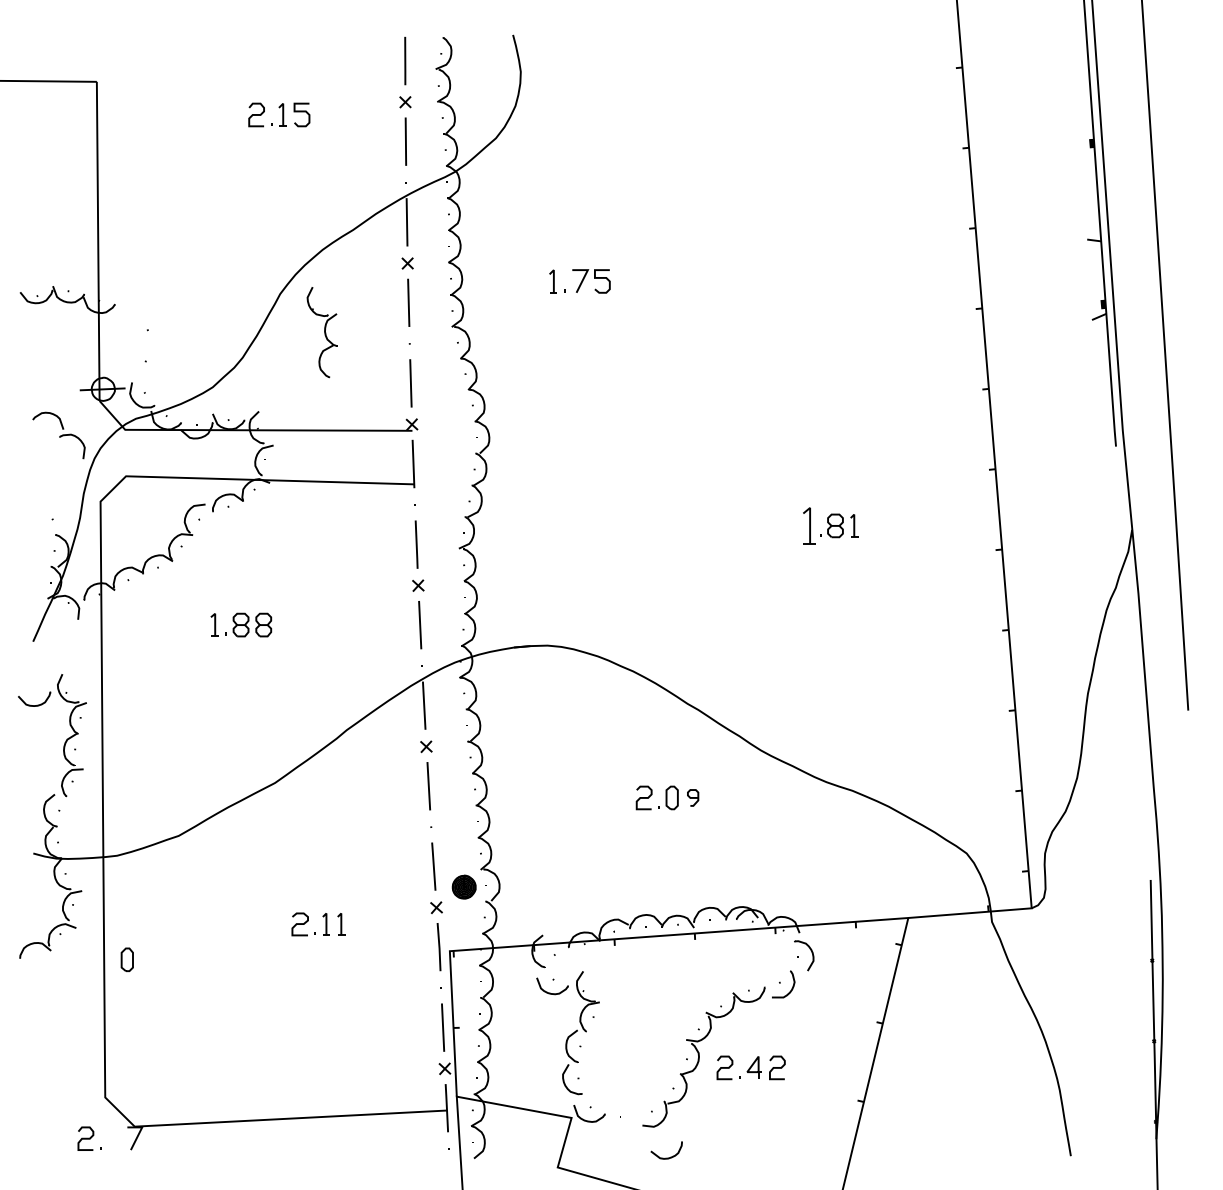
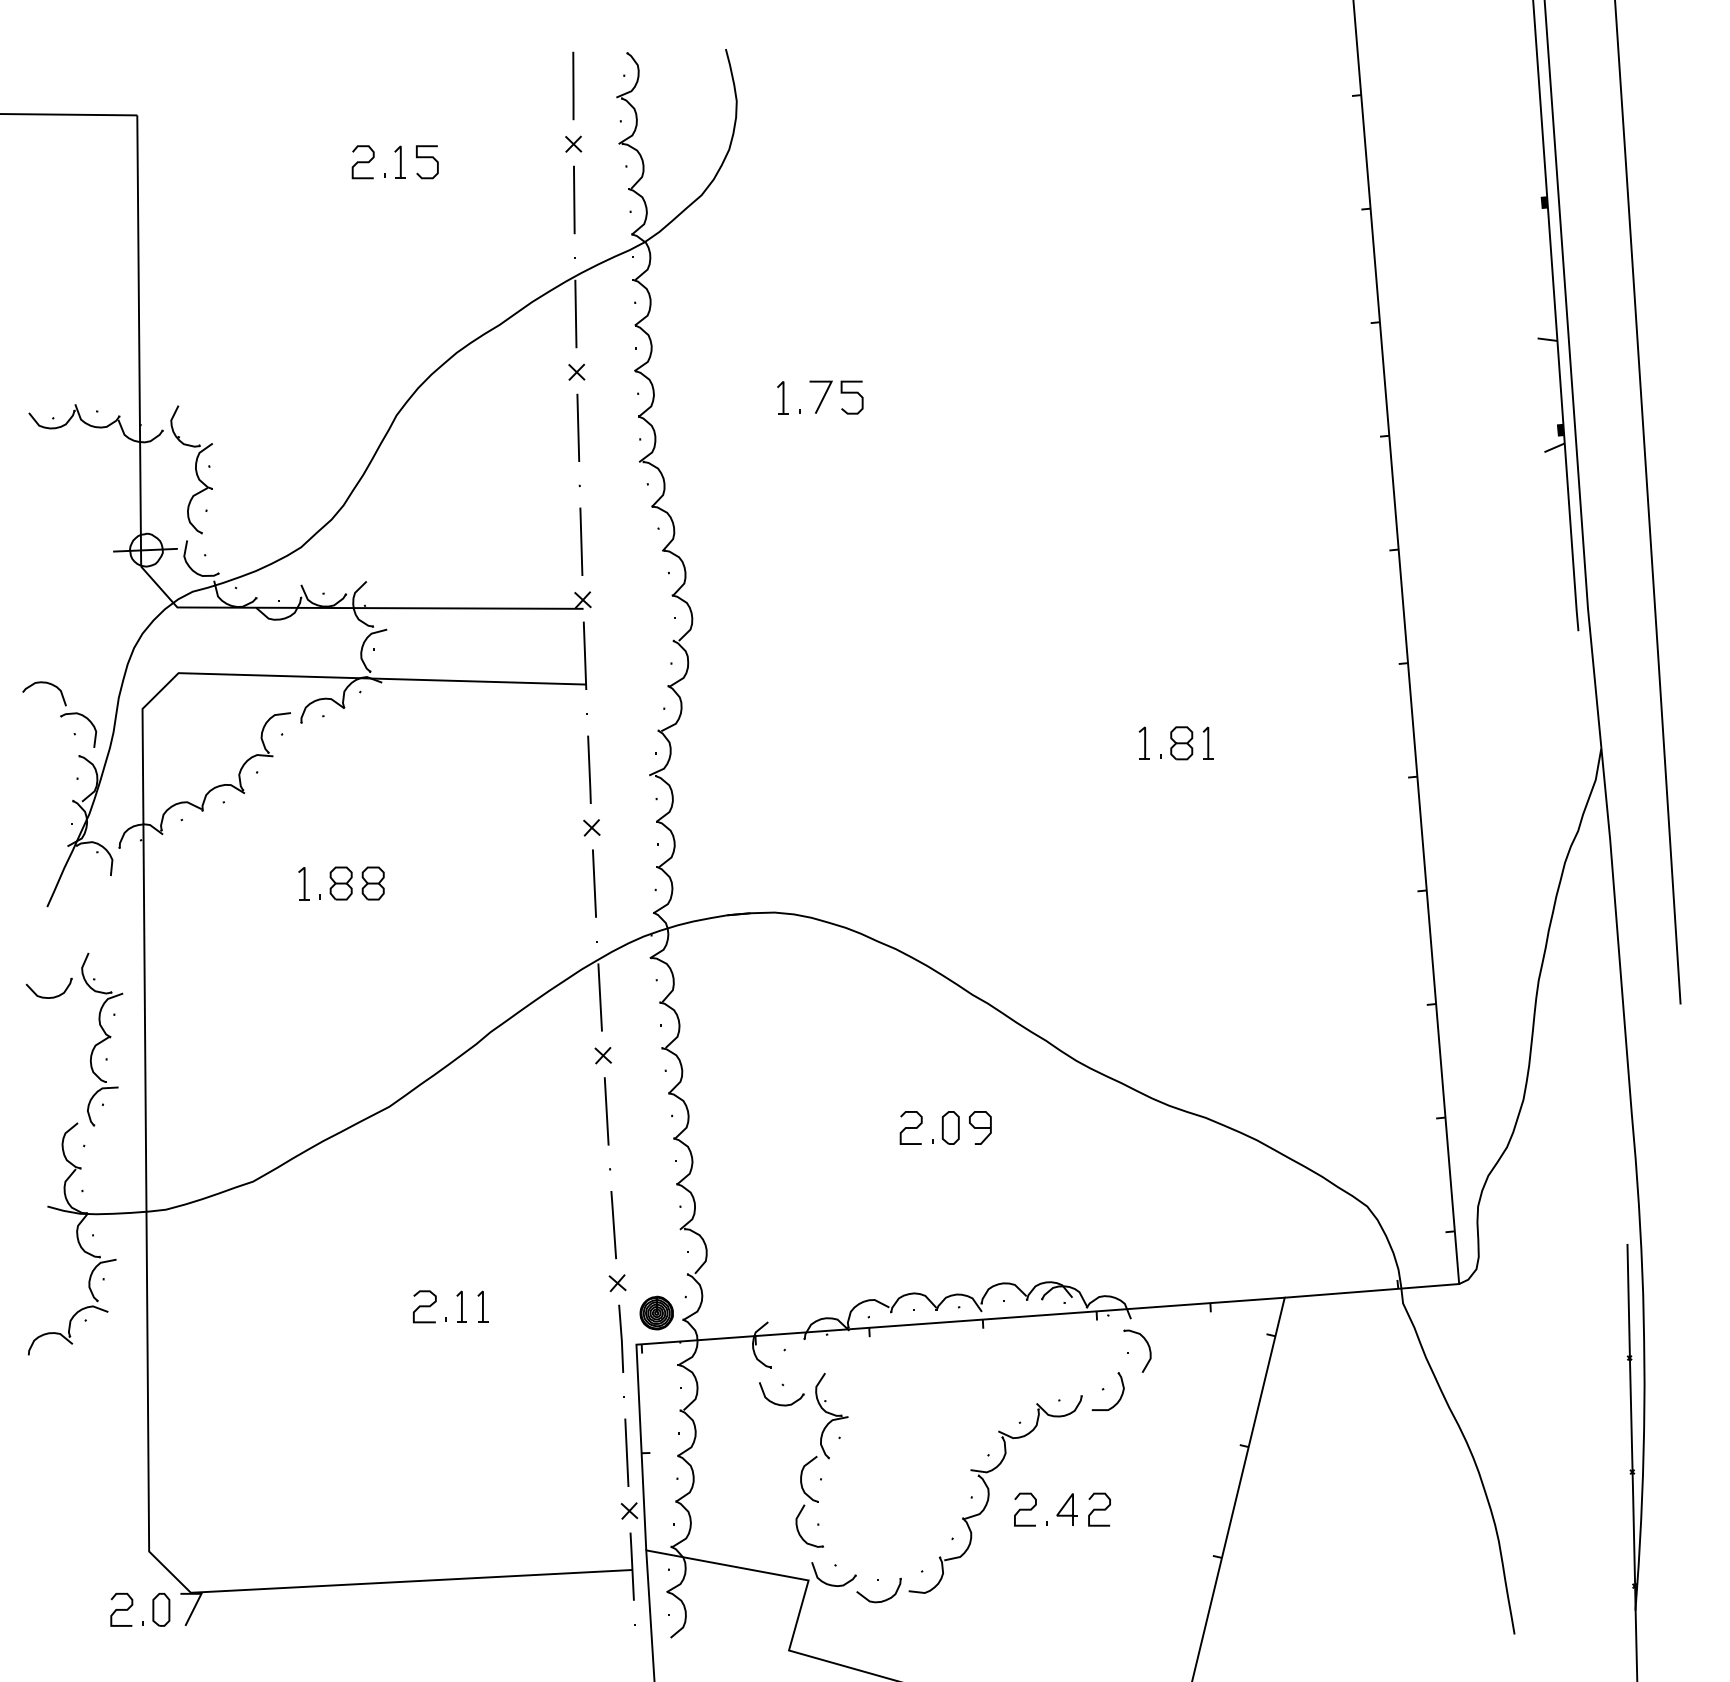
part: (321, 332) -> (191, 469), moved
part: (58, 435) -> (59, 714), moved
part: (808, 525) -> (1143, 742), size x0.62
part: (693, 797) -> (980, 1127), size x1.43
part: (464, 886) -> (656, 1312), moved
part: (127, 959) -> (161, 1609), moved
part: (668, 1157) -> (881, 1600), moved

